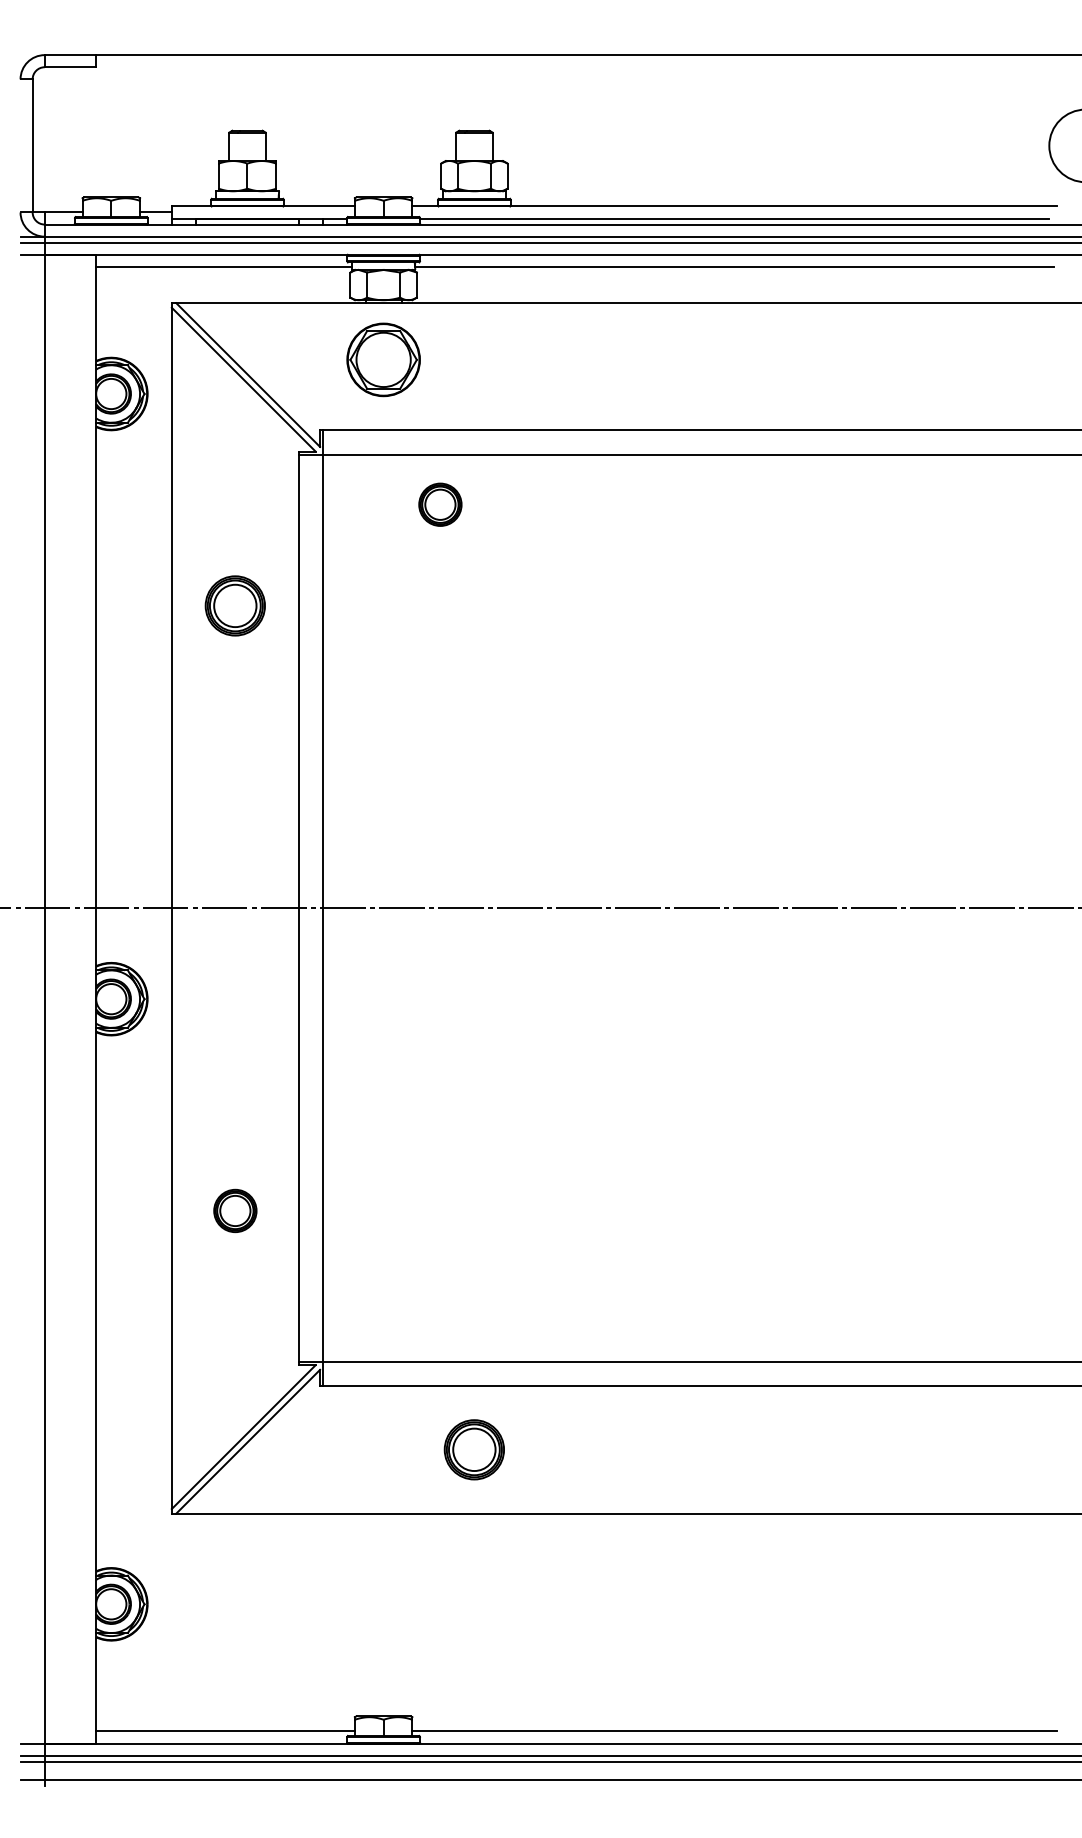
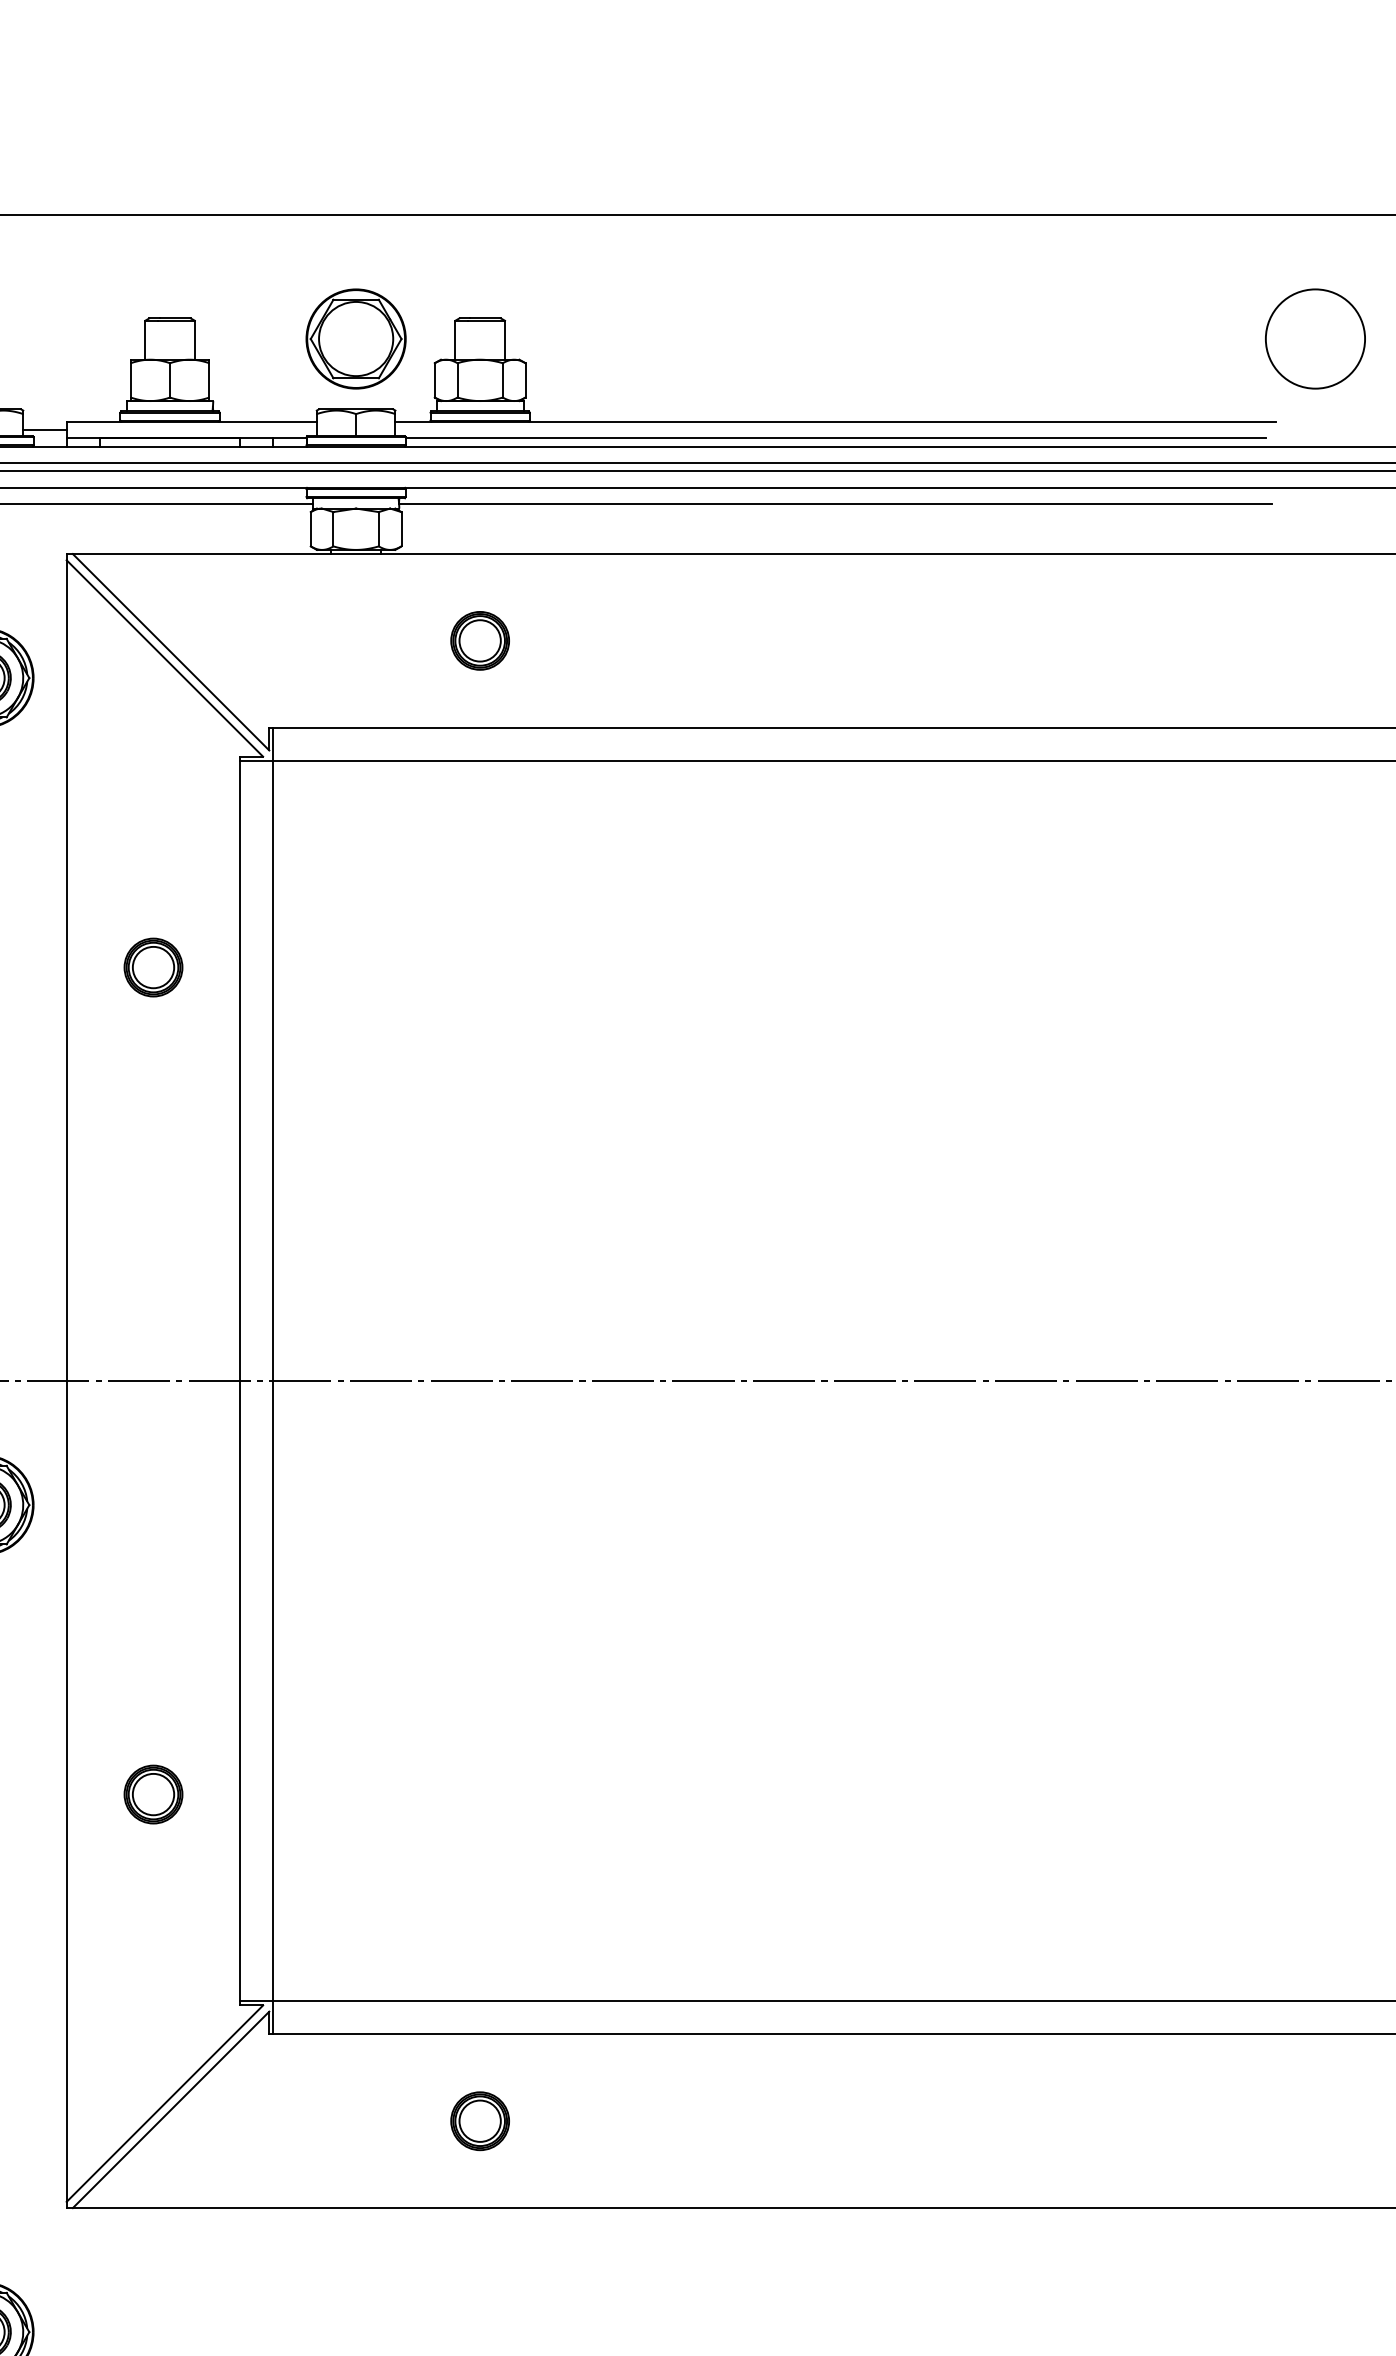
part: (383, 359) -> (355, 338), moved
part: (440, 504) -> (480, 640), moved
part: (235, 605) -> (153, 967), size x0.71
part: (474, 1450) -> (480, 2121), size x0.71

